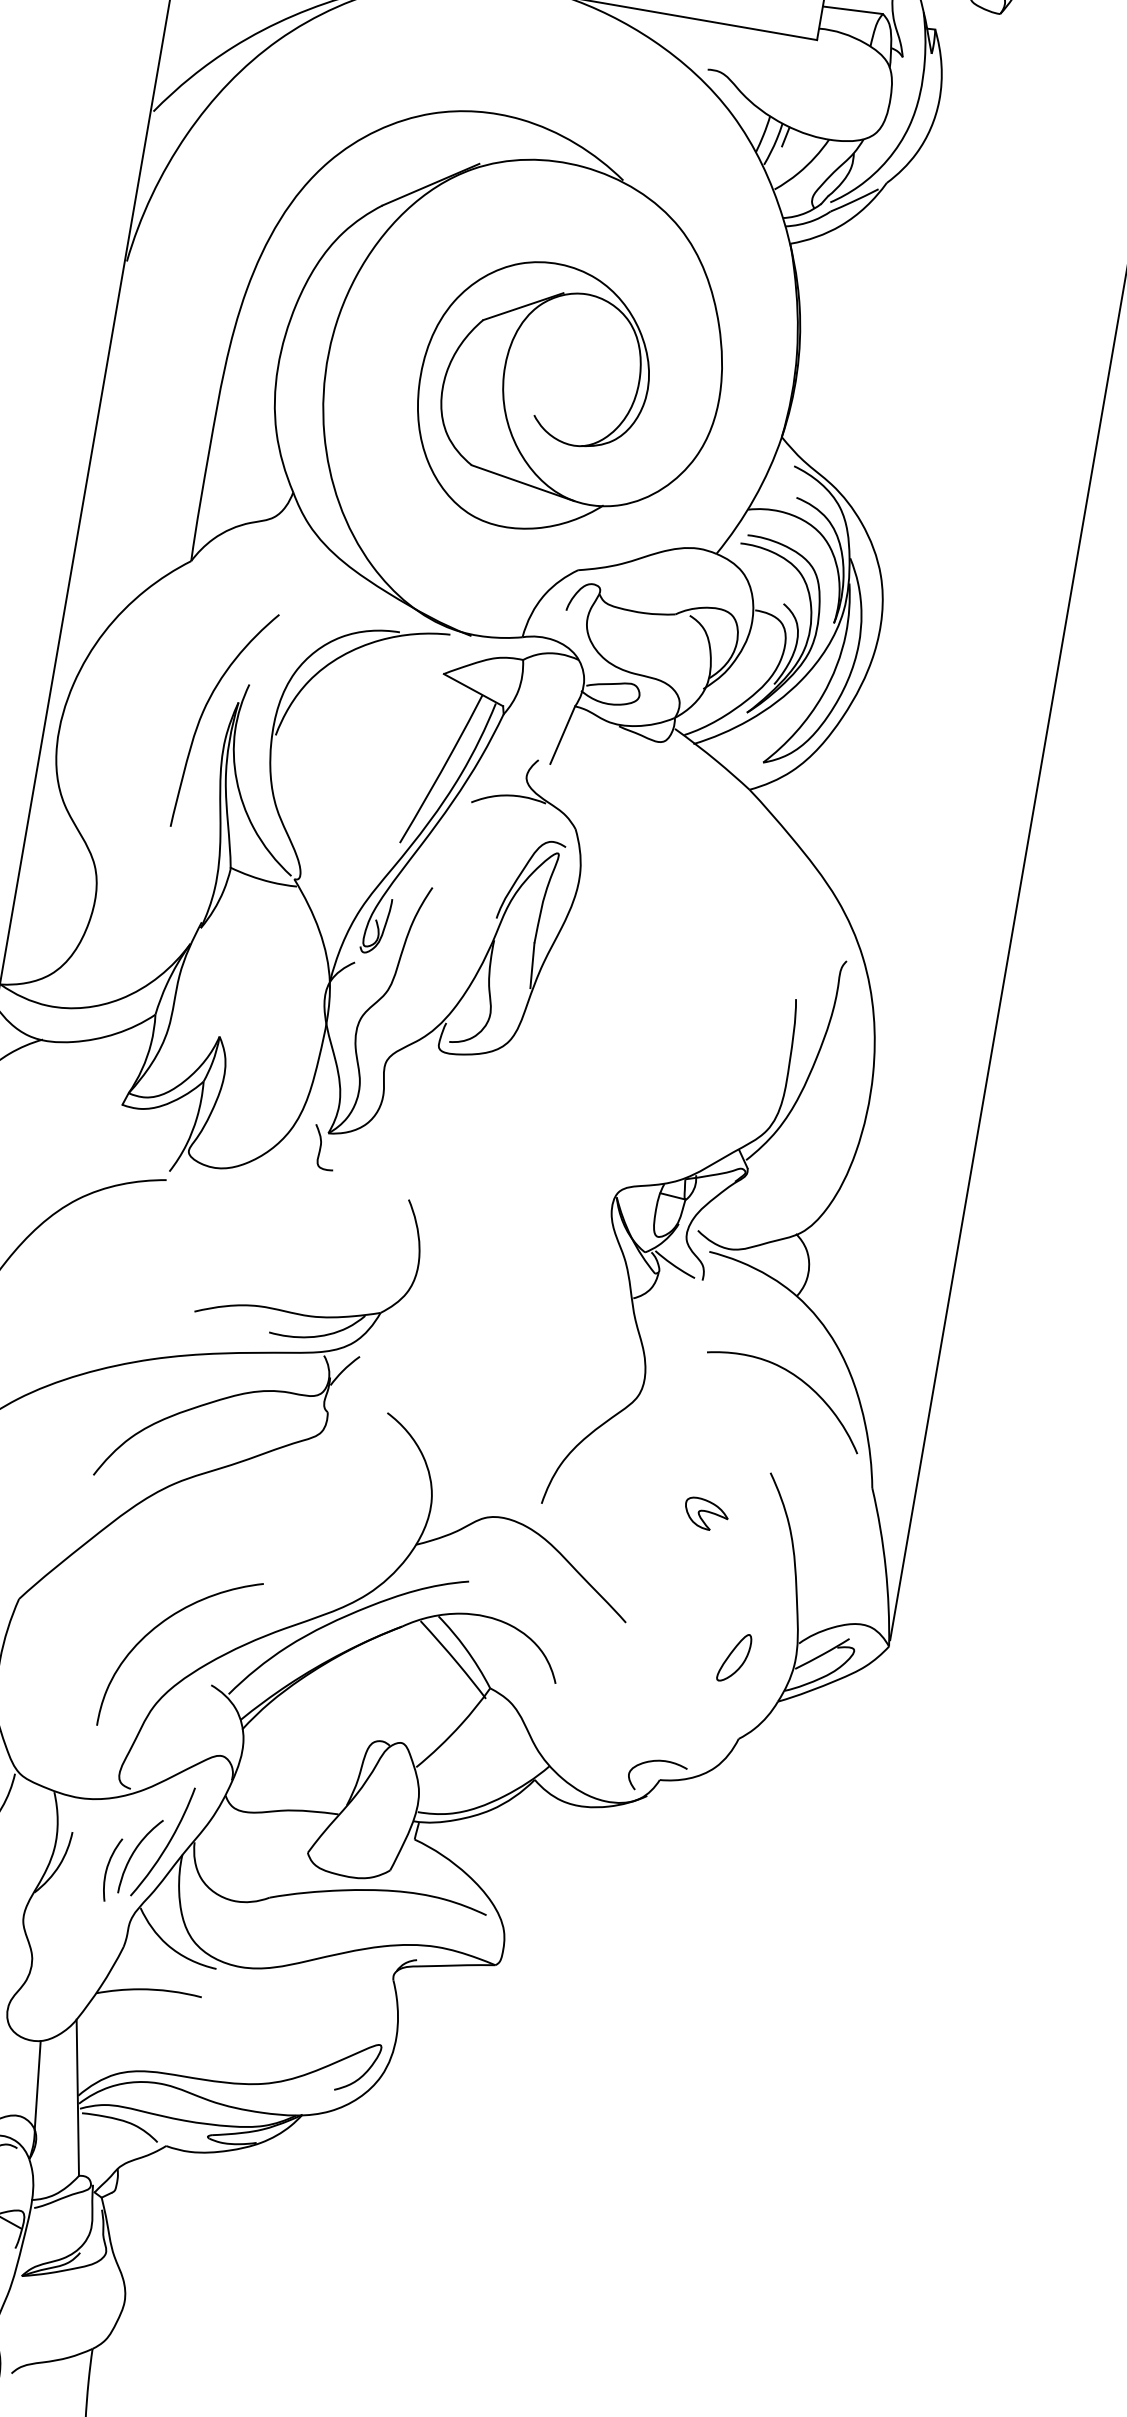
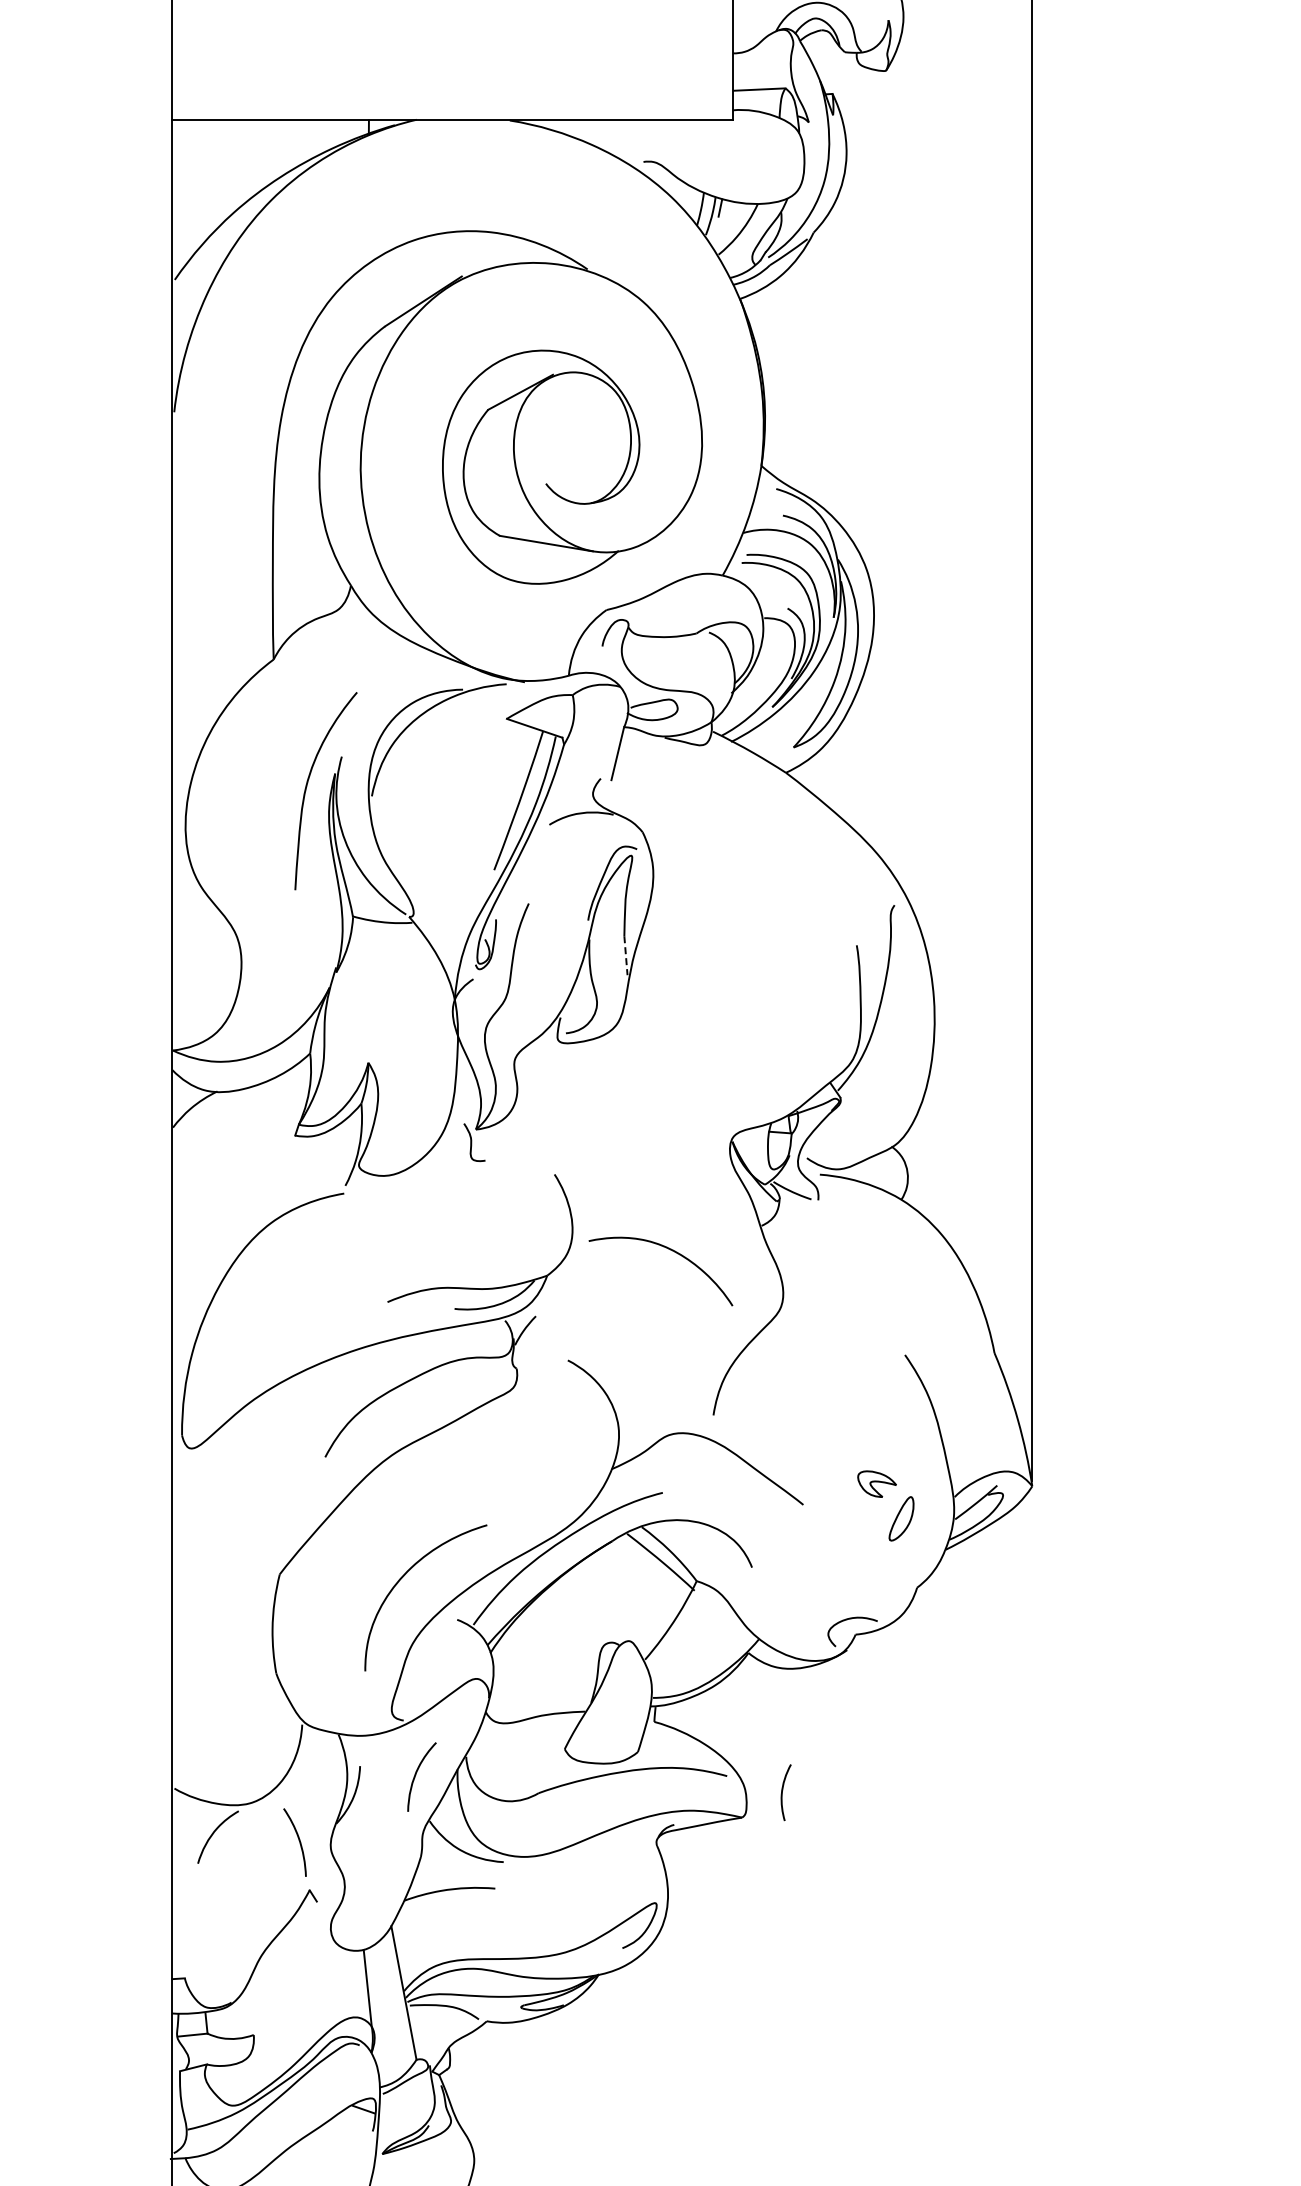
line: (531, 965) -> (625, 955), solid -> dashed
curve: (797, 1378) -> (670, 1250), moved
part: (705, 1513) -> (876, 1483), moved
curve: (166, 1844) -> (442, 1762), removed
curve: (109, 1866) -> (783, 1790), moved

